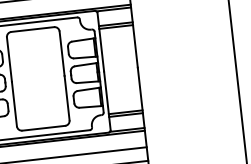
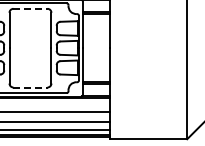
line: (32, 29) -> (30, 8), solid -> dashed
line: (43, 128) -> (30, 87), solid -> dashed

